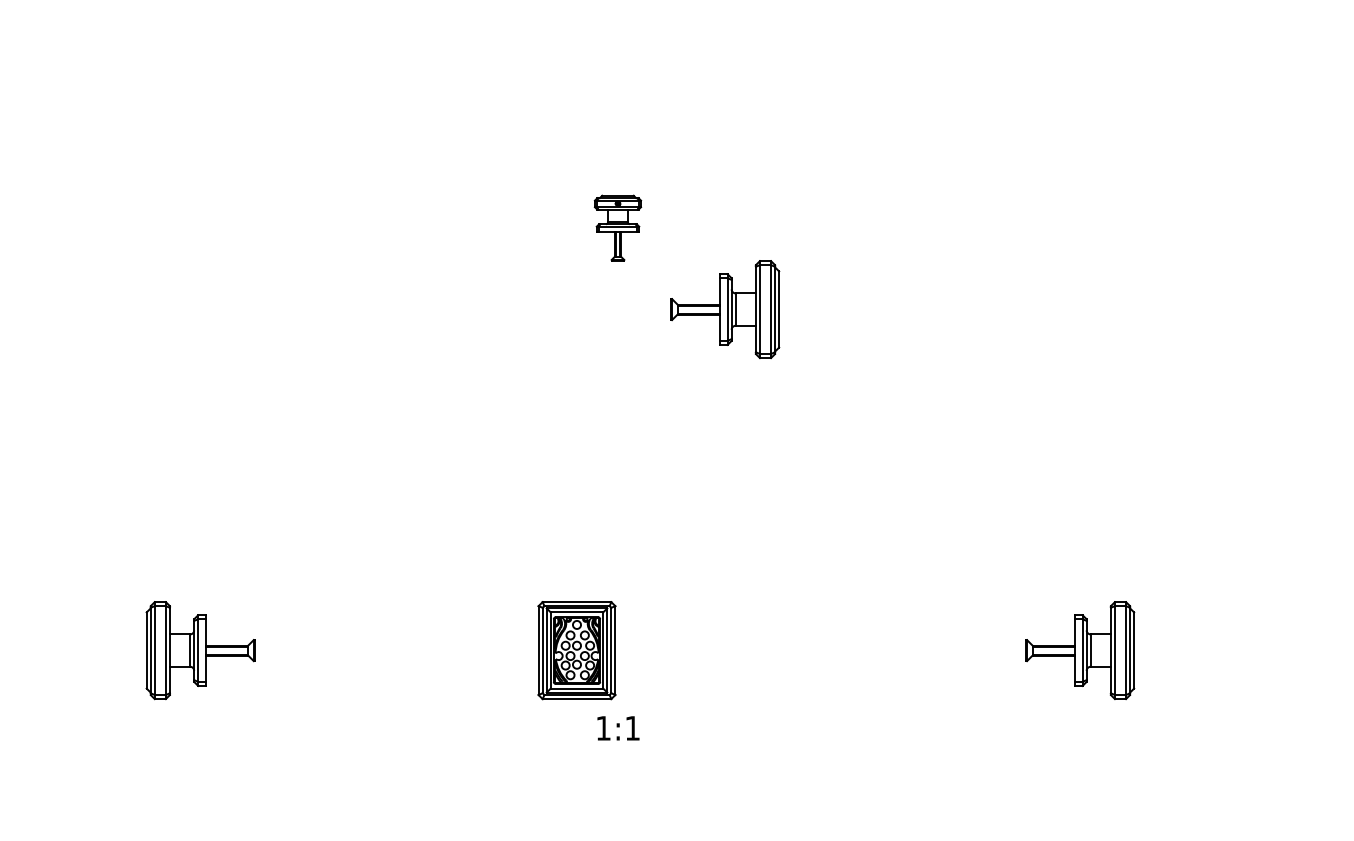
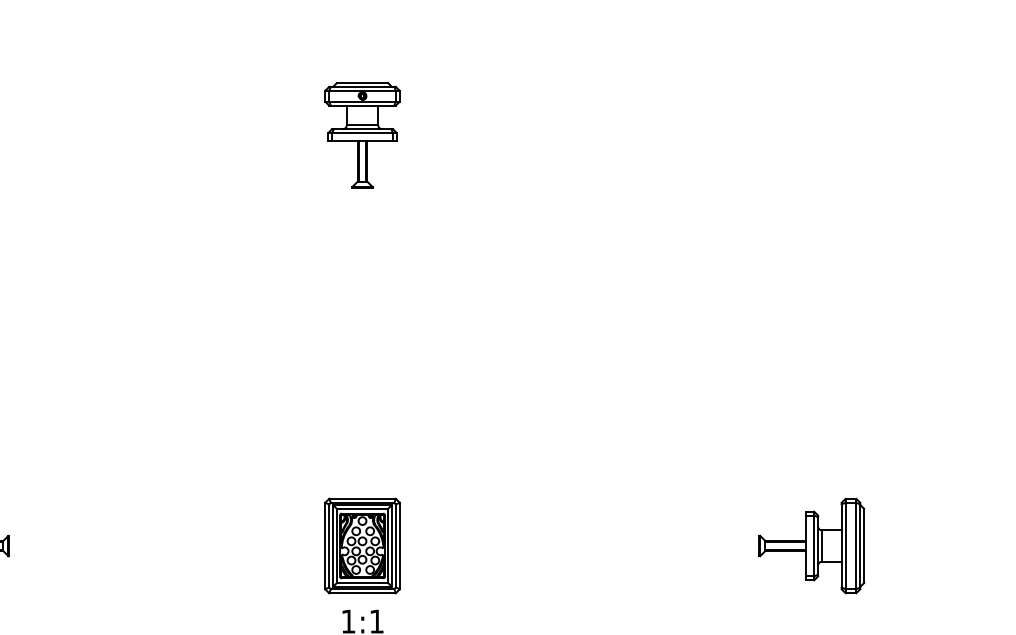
part: (617, 227) -> (362, 134), size x1.67
part: (725, 309) -> (467, 214), removed
part: (576, 650) -> (362, 545), moved

